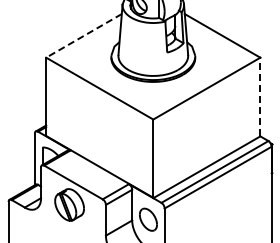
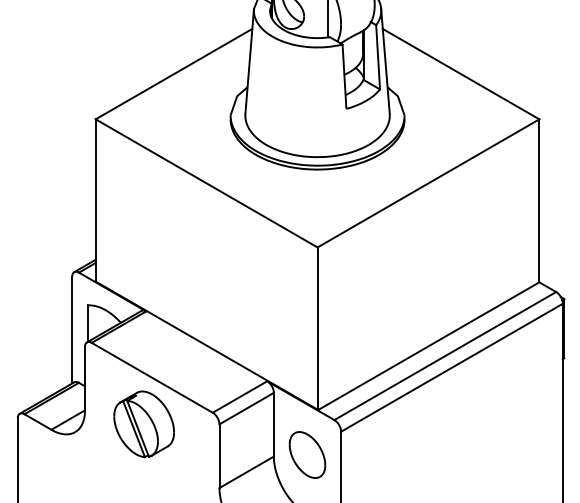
line: (84, 35) -> (175, 73), dashed -> solid
line: (260, 96) -> (539, 199), dashed -> solid

